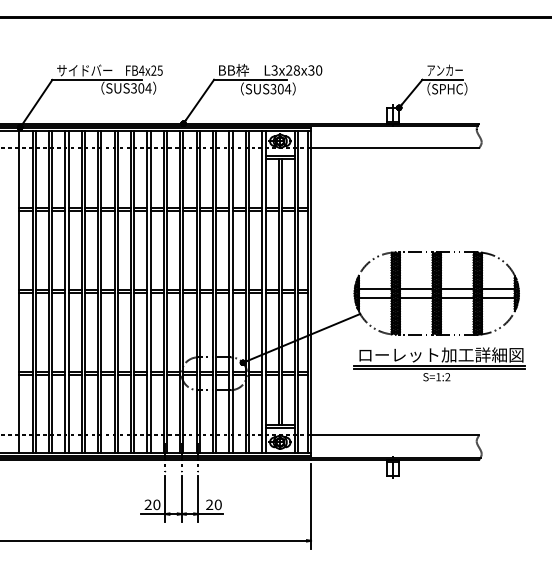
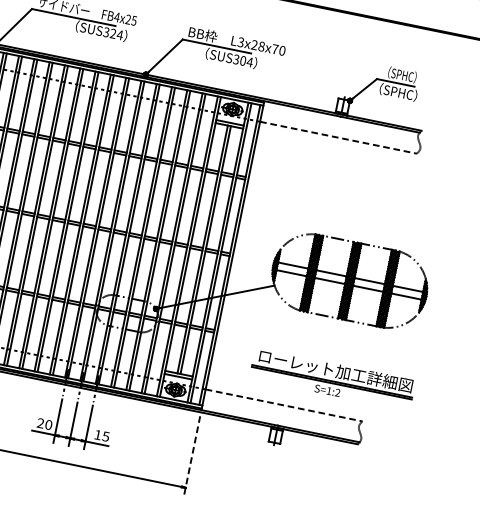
text: (311, 70) -> (275, 49), L3x28x30 -> L3x28x70
text: (444, 70) -> (399, 74), アンカー -> （SPHC）
text: (141, 88) -> (113, 33), SUS304 -> SUS324
line: (395, 148) -> (338, 138), solid -> dashed
part: (439, 364) -> (332, 379), moved
line: (395, 435) -> (284, 405), solid -> dashed
text: (213, 504) -> (101, 435), 20 -> 15
line: (311, 507) -> (192, 456), solid -> dashed

